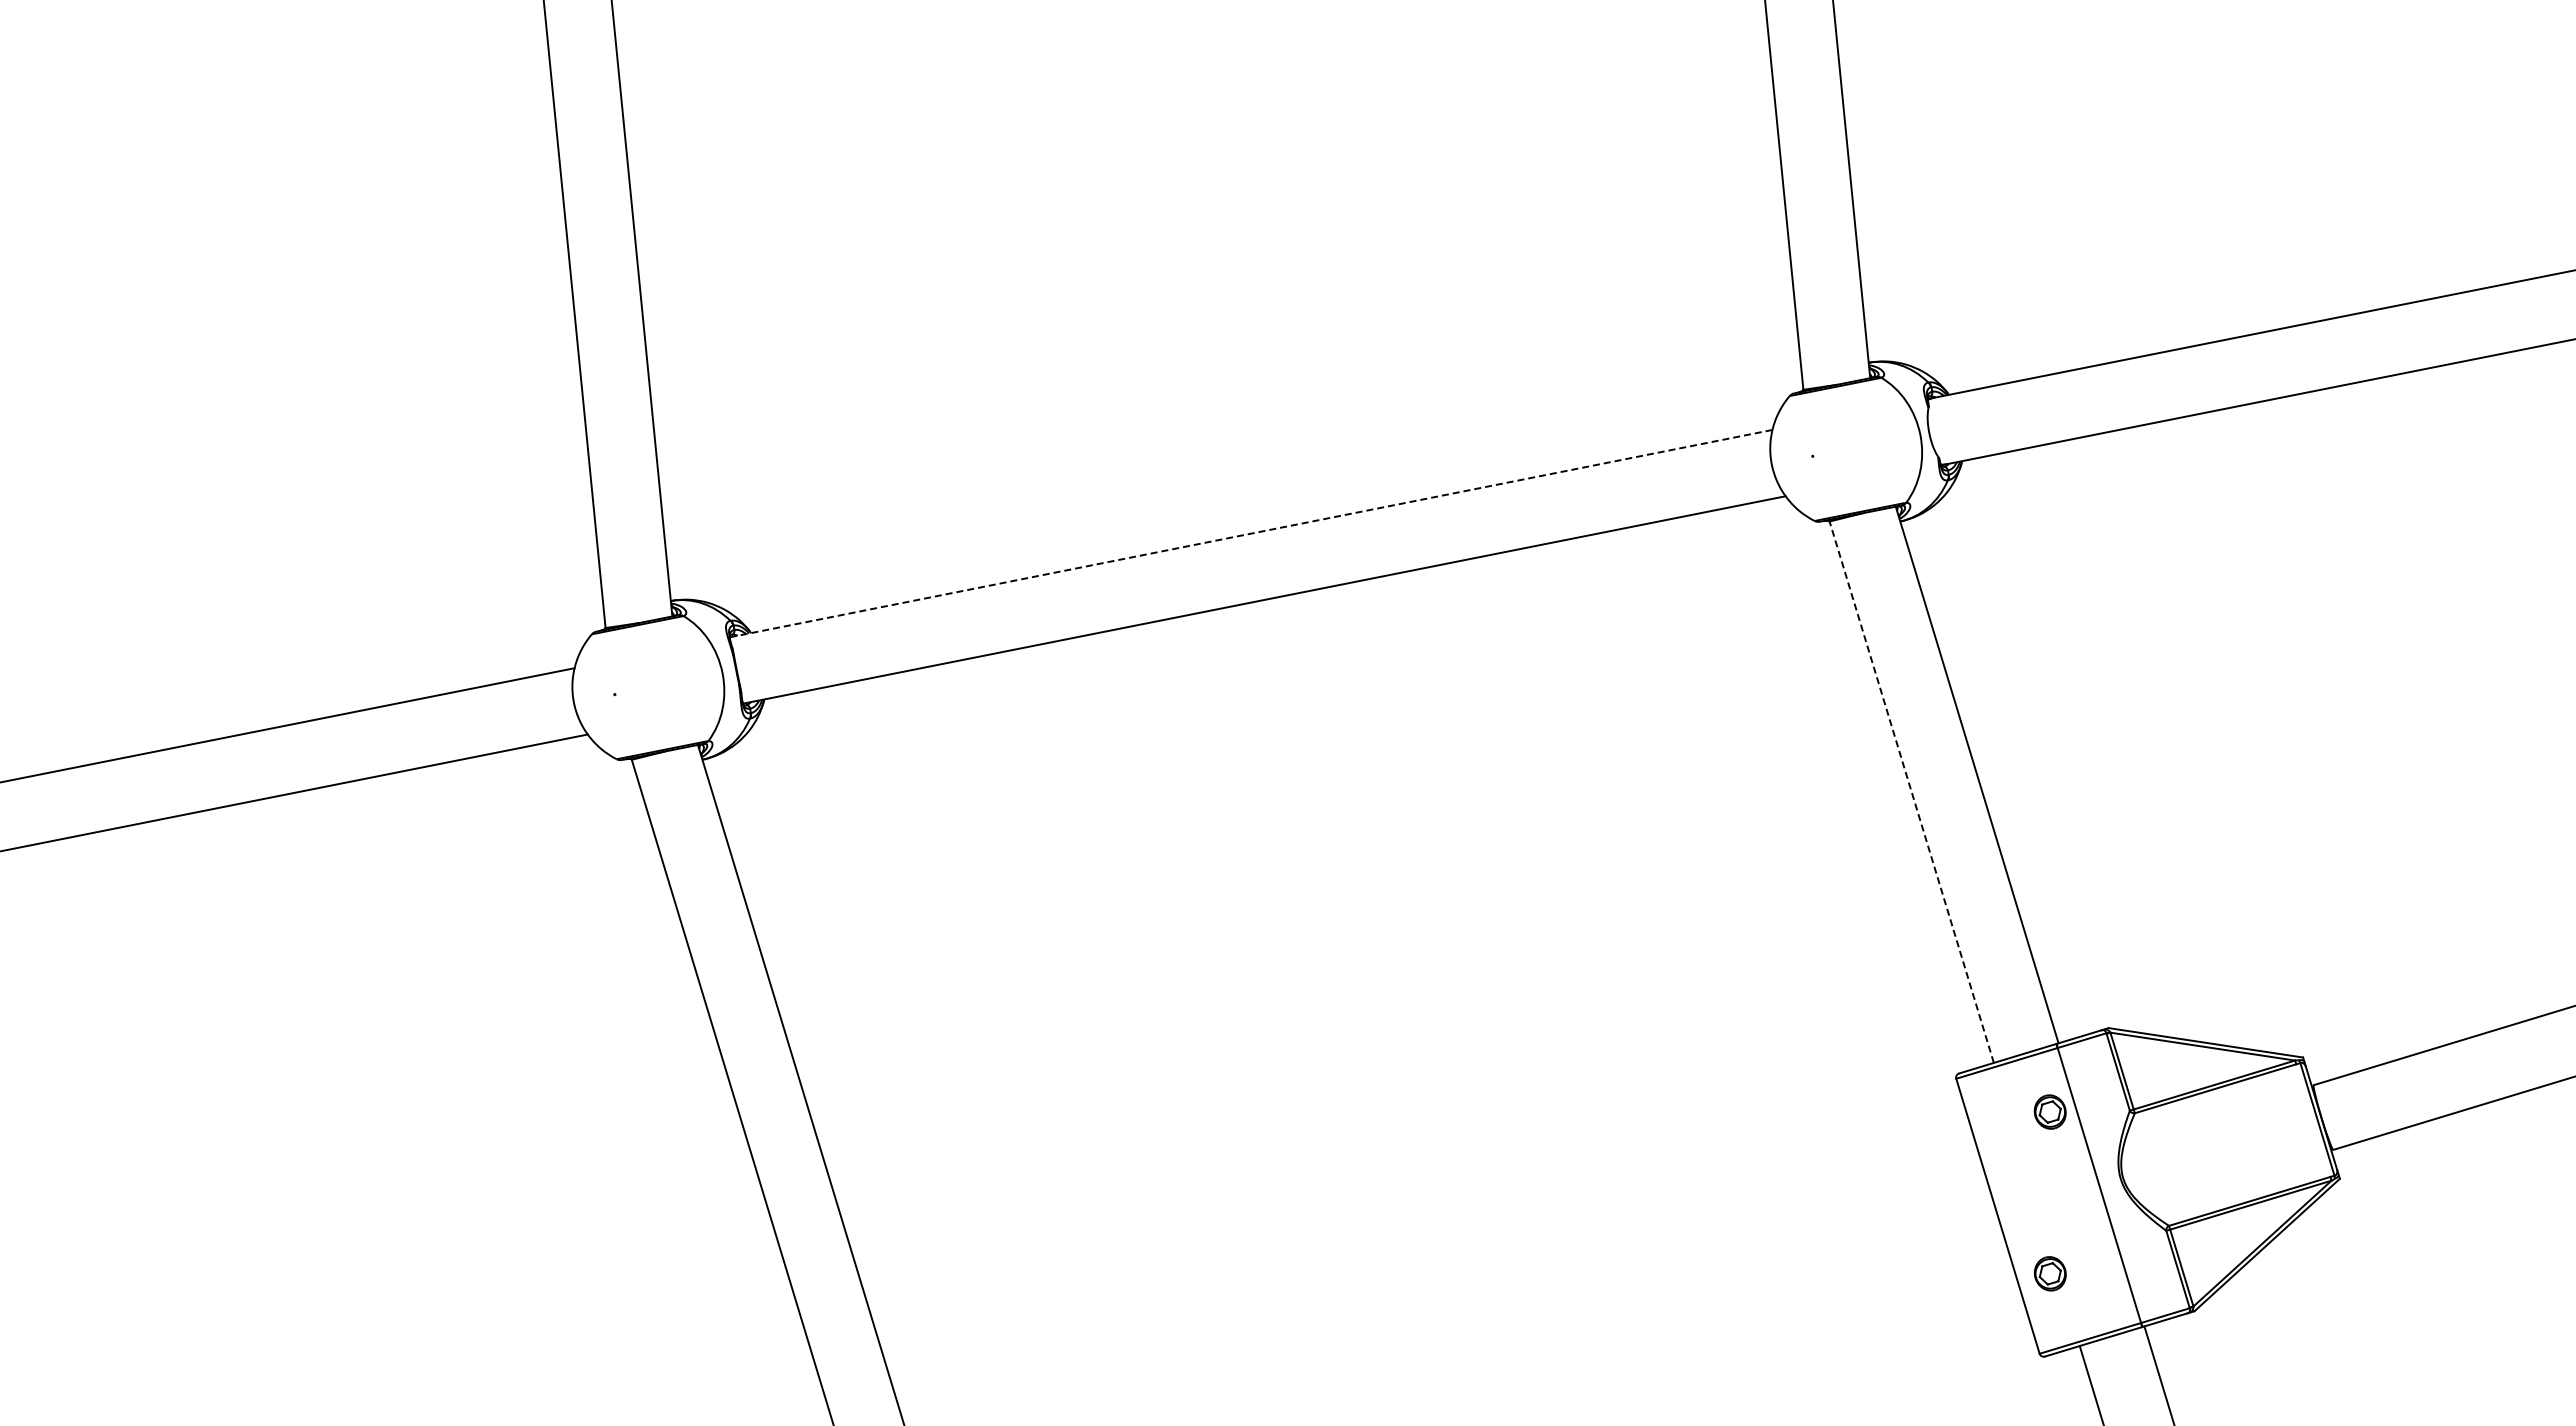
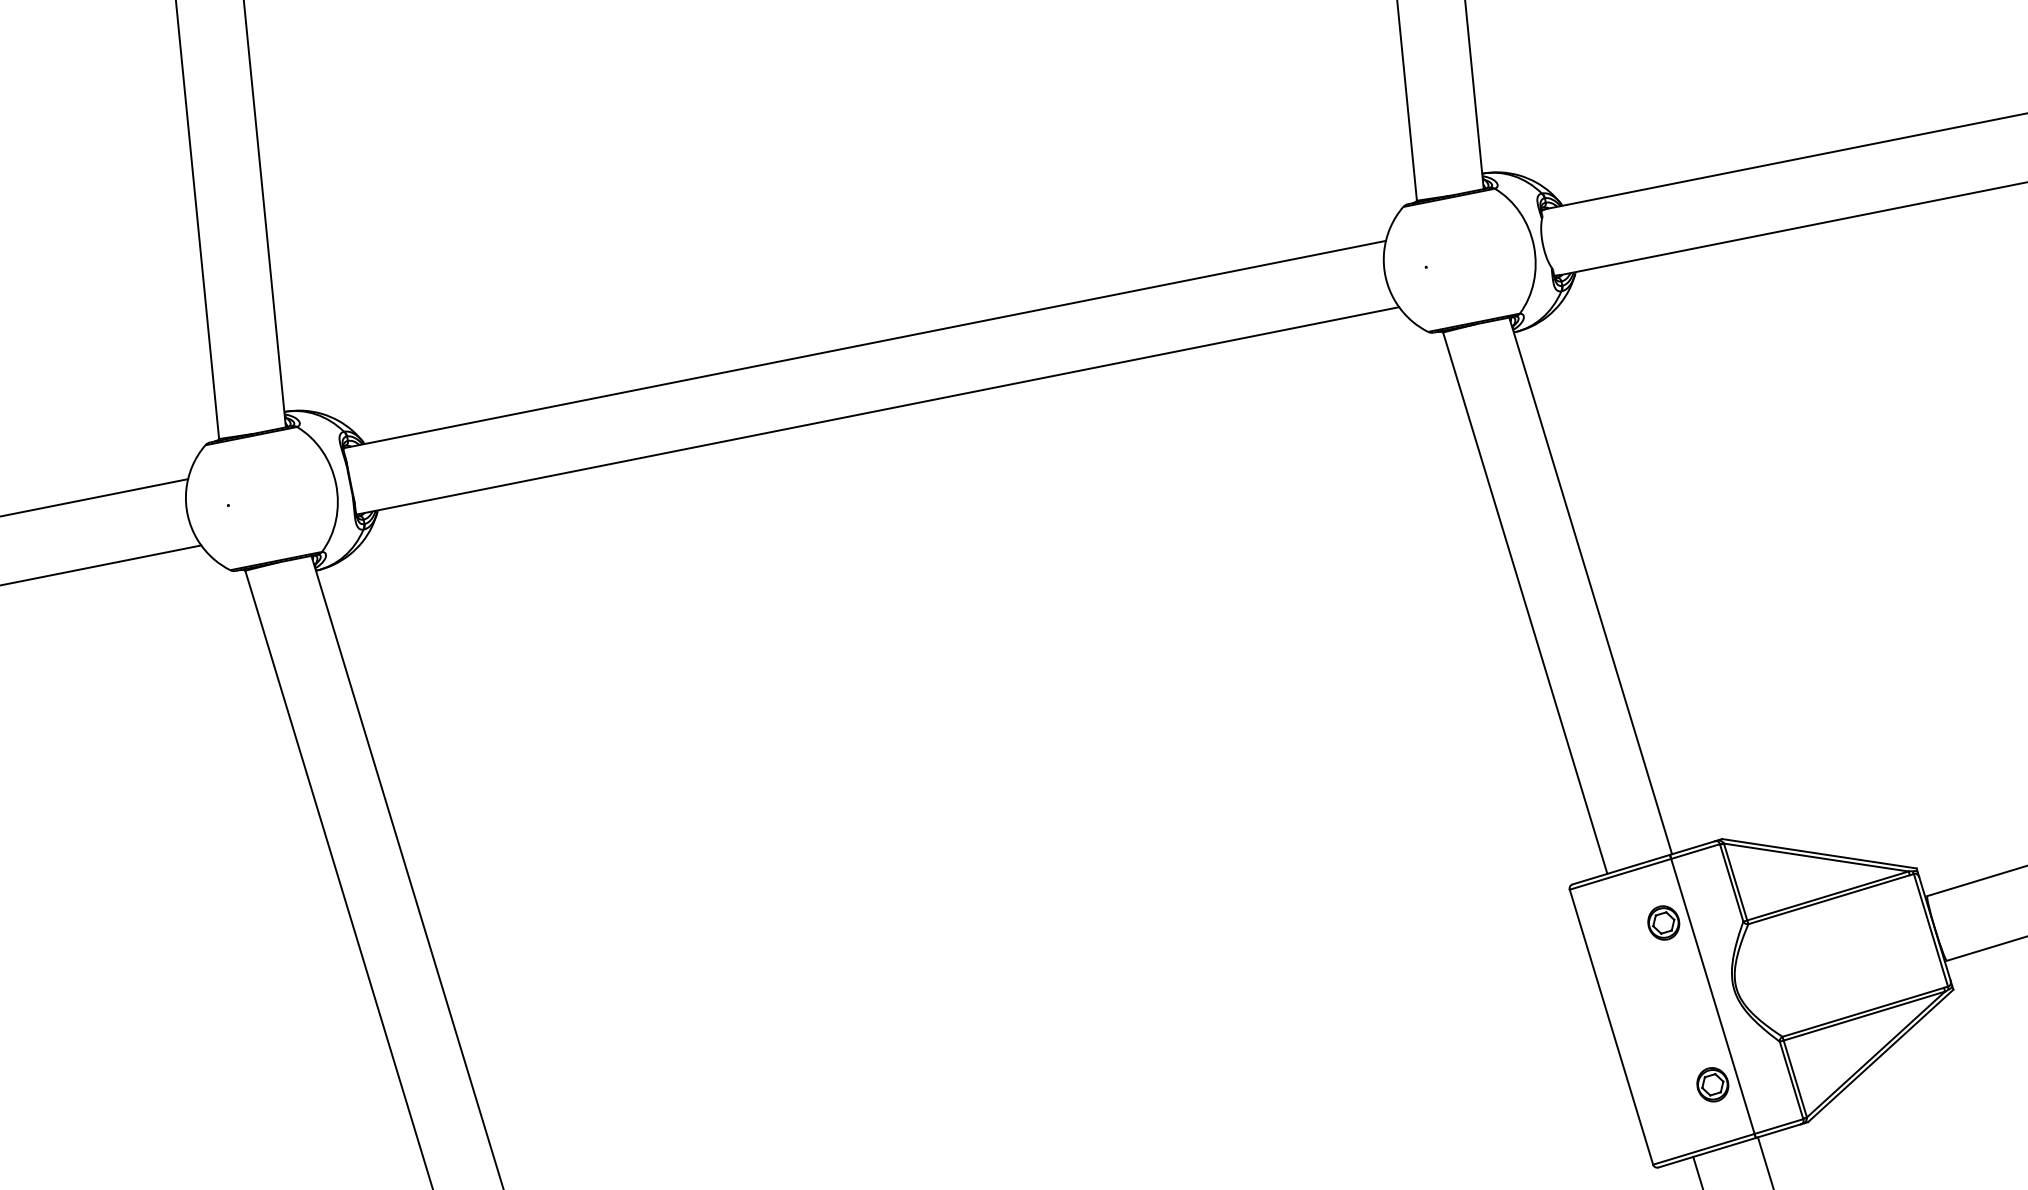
line: (1251, 533) -> (865, 344), dashed -> solid
line: (1911, 792) -> (1525, 603), dashed -> solid
part: (2049, 1273) -> (1712, 1084), moved

